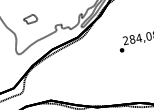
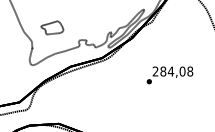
part: (30, 18) -> (52, 27), size x1.43

